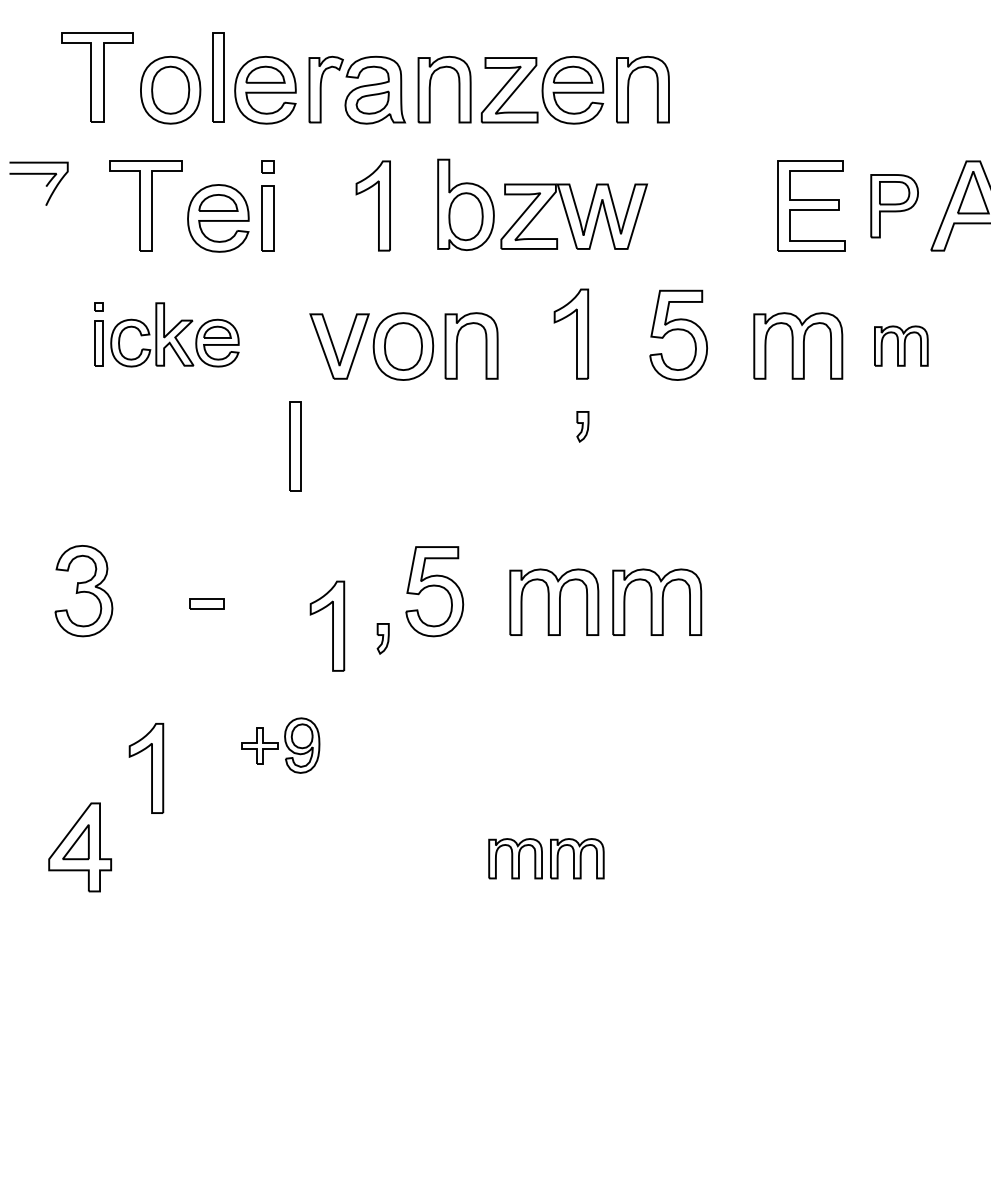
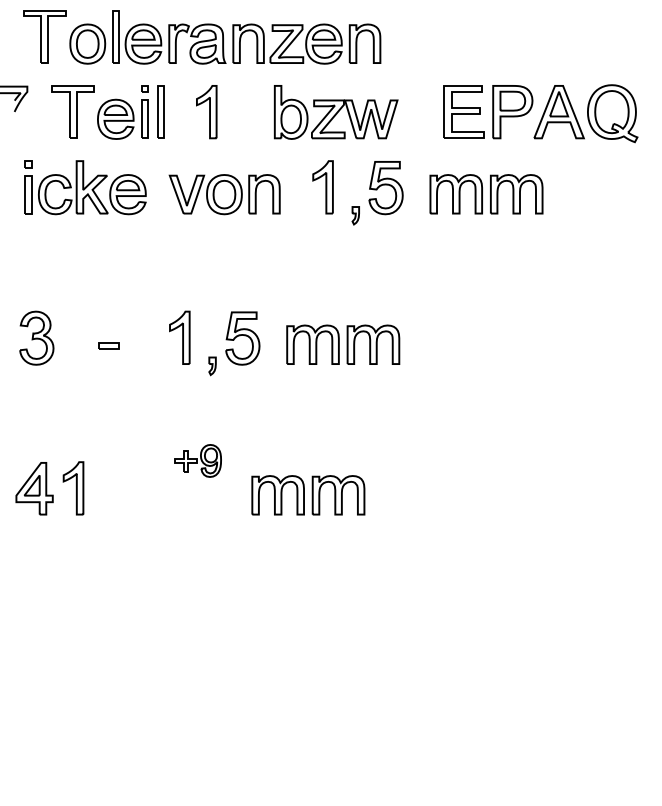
part: (541, 204) -> (335, 112), moved
part: (894, 206) -> (512, 112), size x1.43
part: (166, 334) -> (85, 187), size x1.43
part: (900, 346) -> (516, 194), size x1.67
part: (582, 426) -> (355, 215), moved
part: (294, 445) -> (160, 111), moved
part: (326, 625) -> (179, 337), moved
part: (279, 744) -> (197, 460), moved
part: (146, 768) -> (73, 488), moved
part: (546, 858) -> (308, 495), size x1.67

